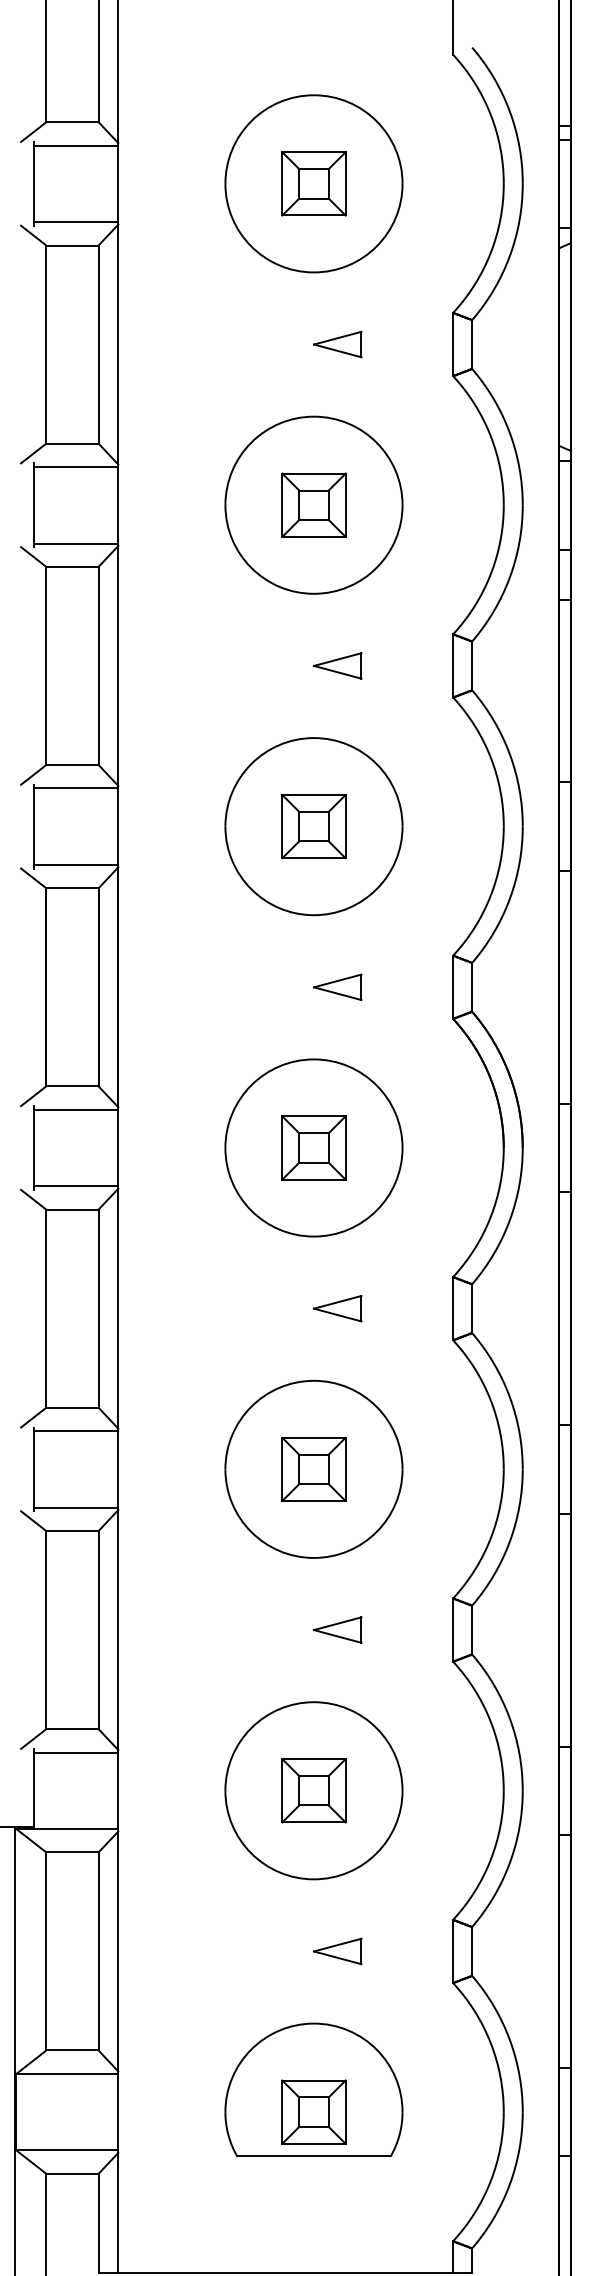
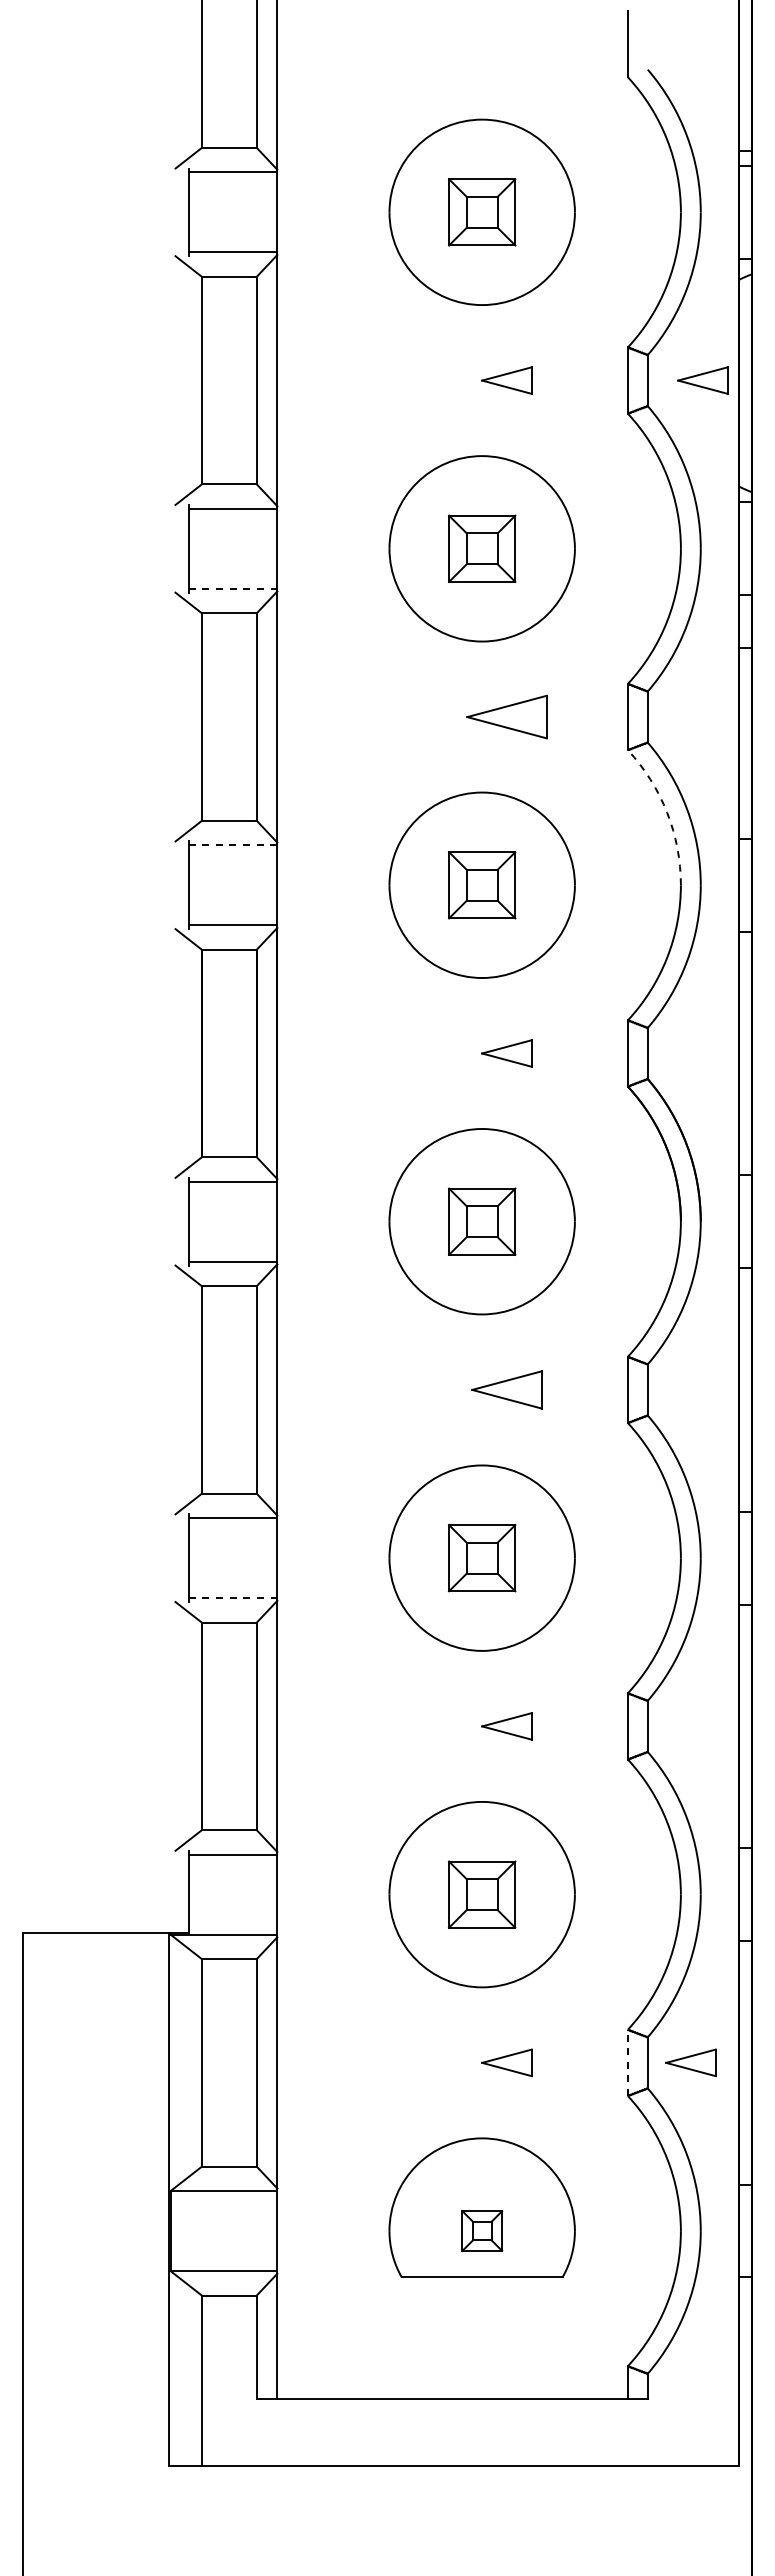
part: (524, 344) -> (702, 380), added
line: (76, 543) -> (233, 588), solid -> dashed
part: (337, 665) -> (506, 716), size x1.6
arc: (490, 757) -> (667, 812), solid -> dashed
line: (75, 788) -> (232, 845), solid -> dashed
part: (337, 1308) -> (506, 1389), size x1.4
line: (76, 1507) -> (233, 1598), solid -> dashed
line: (452, 1951) -> (627, 2062), solid -> dashed
part: (512, 1951) -> (690, 2062), added
part: (314, 2111) -> (482, 2230), size x0.6

